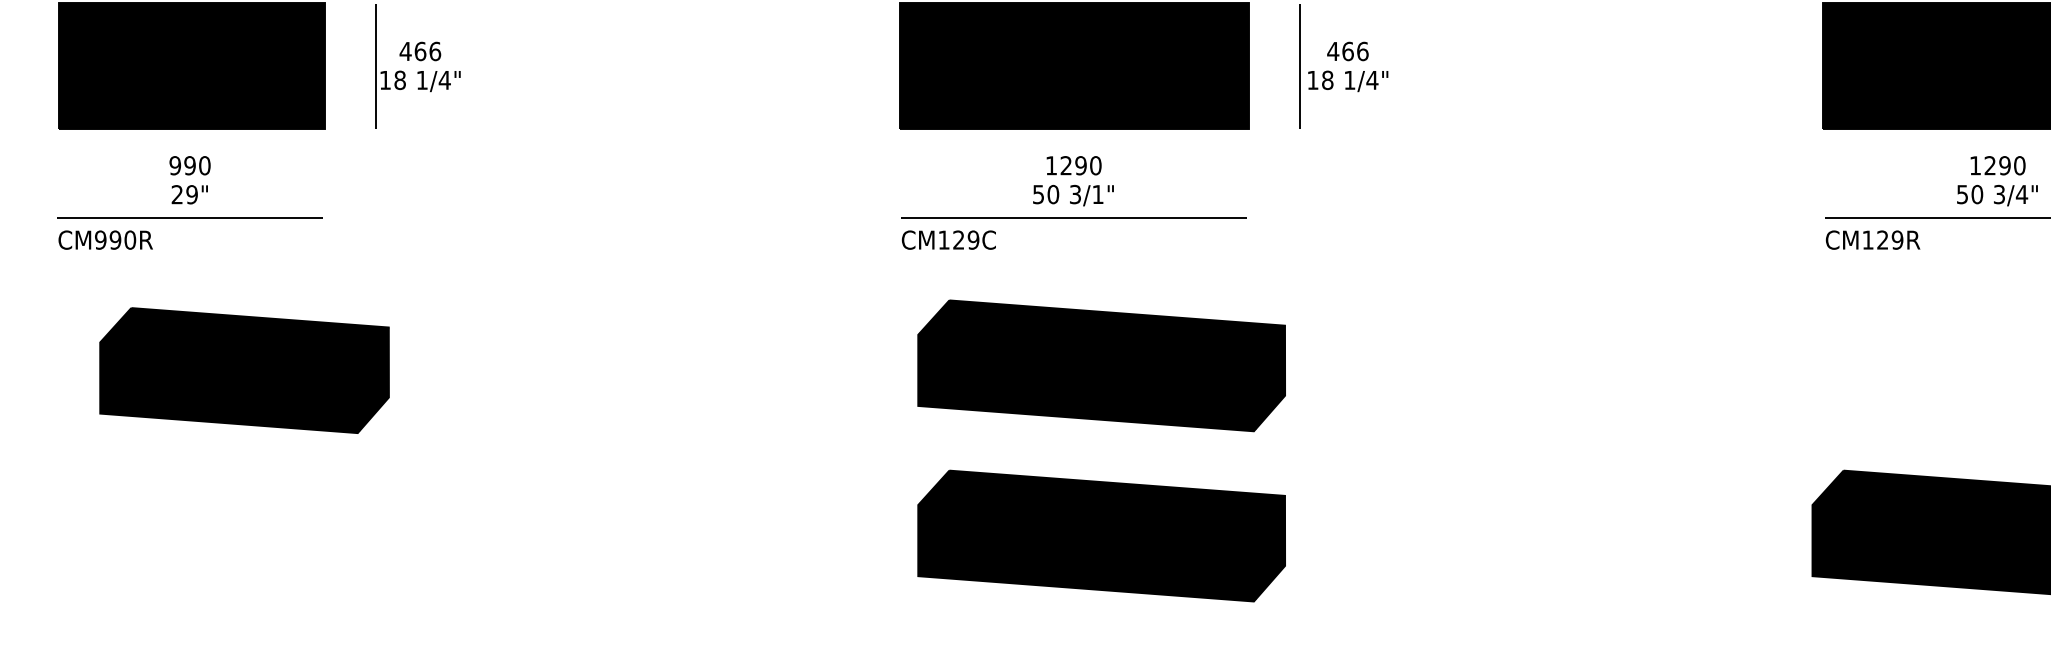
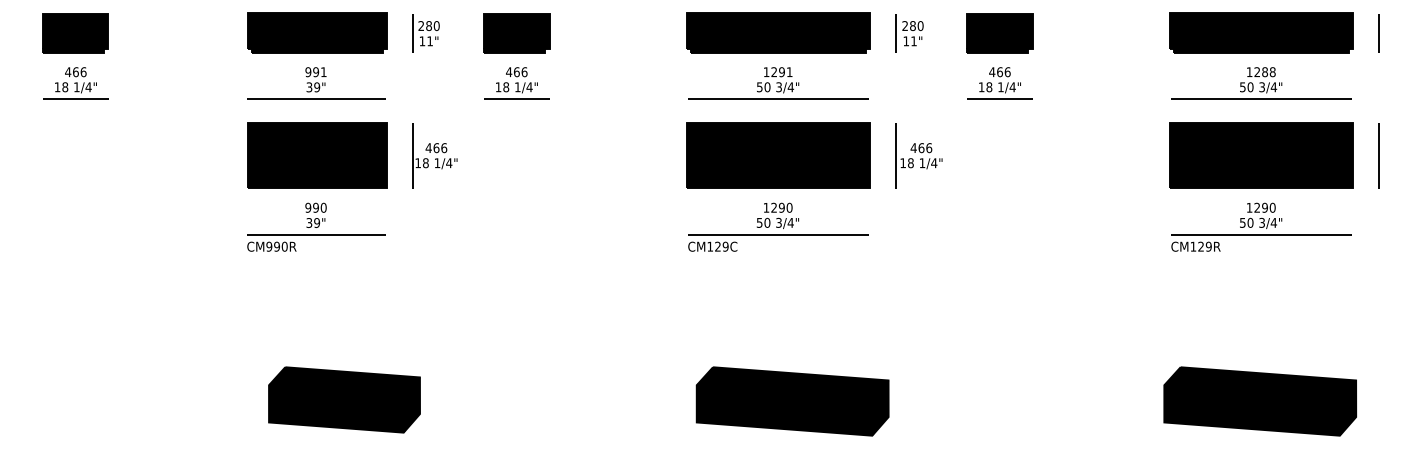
text: (1097, 193) -> (790, 222), 3/1" -> 3/4"
text: (177, 195) -> (309, 223), 29" -> 39"
part: (1101, 365) -> (792, 312), removed
part: (244, 369) -> (344, 399), moved

